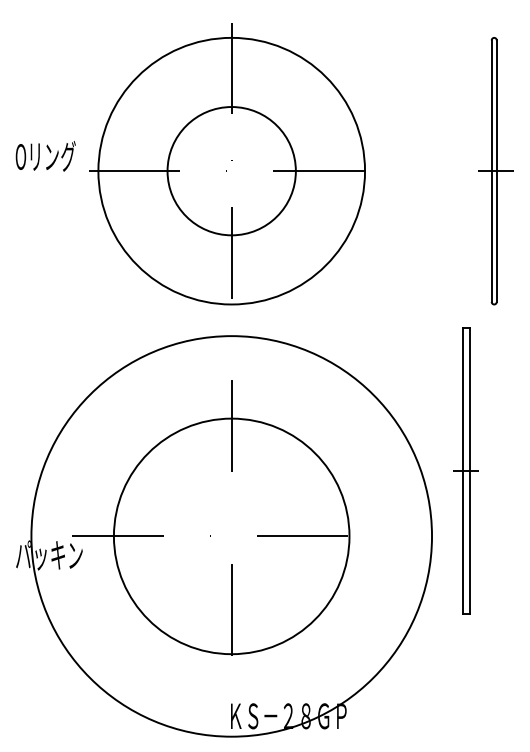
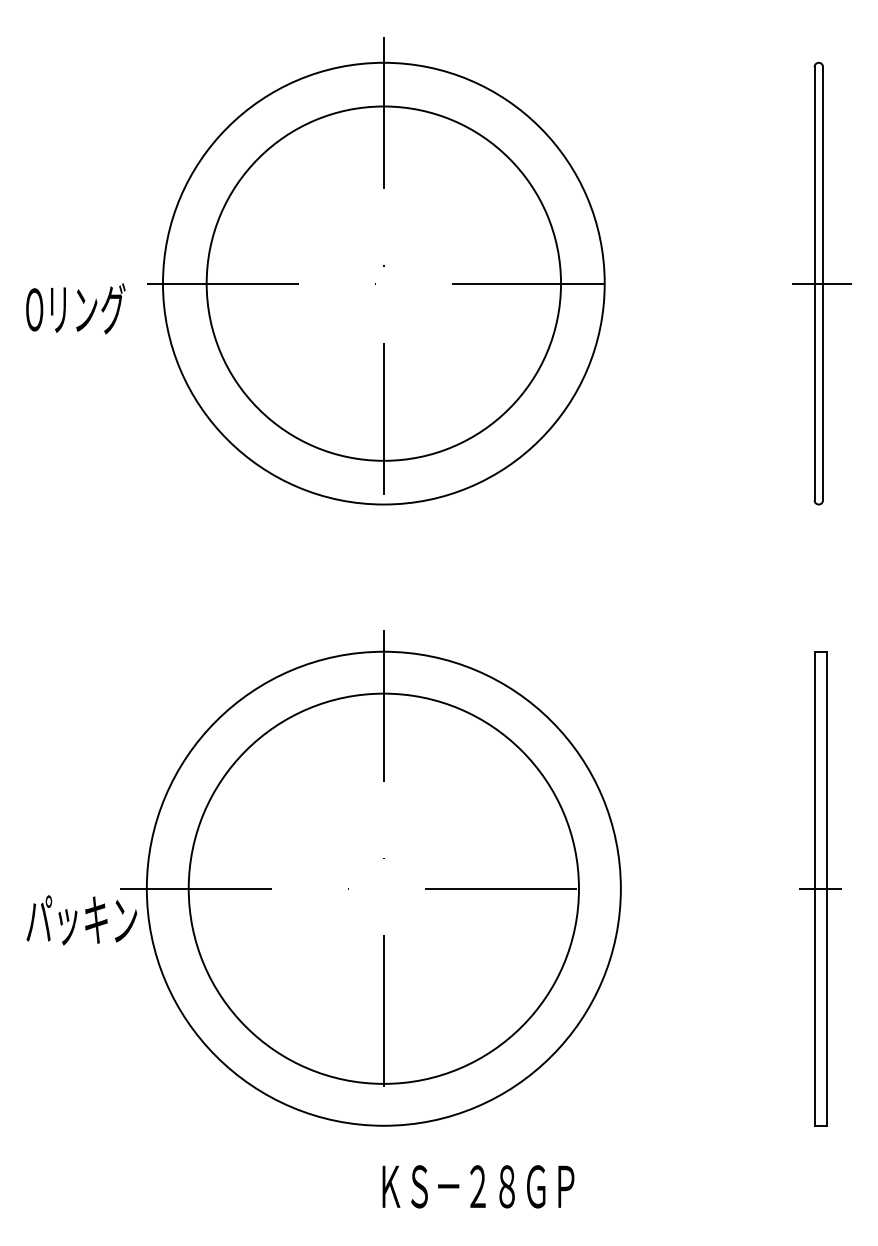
text: (45, 156) -> (75, 309), moved
circle: (231, 171) -> (383, 284), size x1.67
part: (465, 470) -> (819, 887), moved
circle: (231, 536) -> (383, 888), size x0.71

